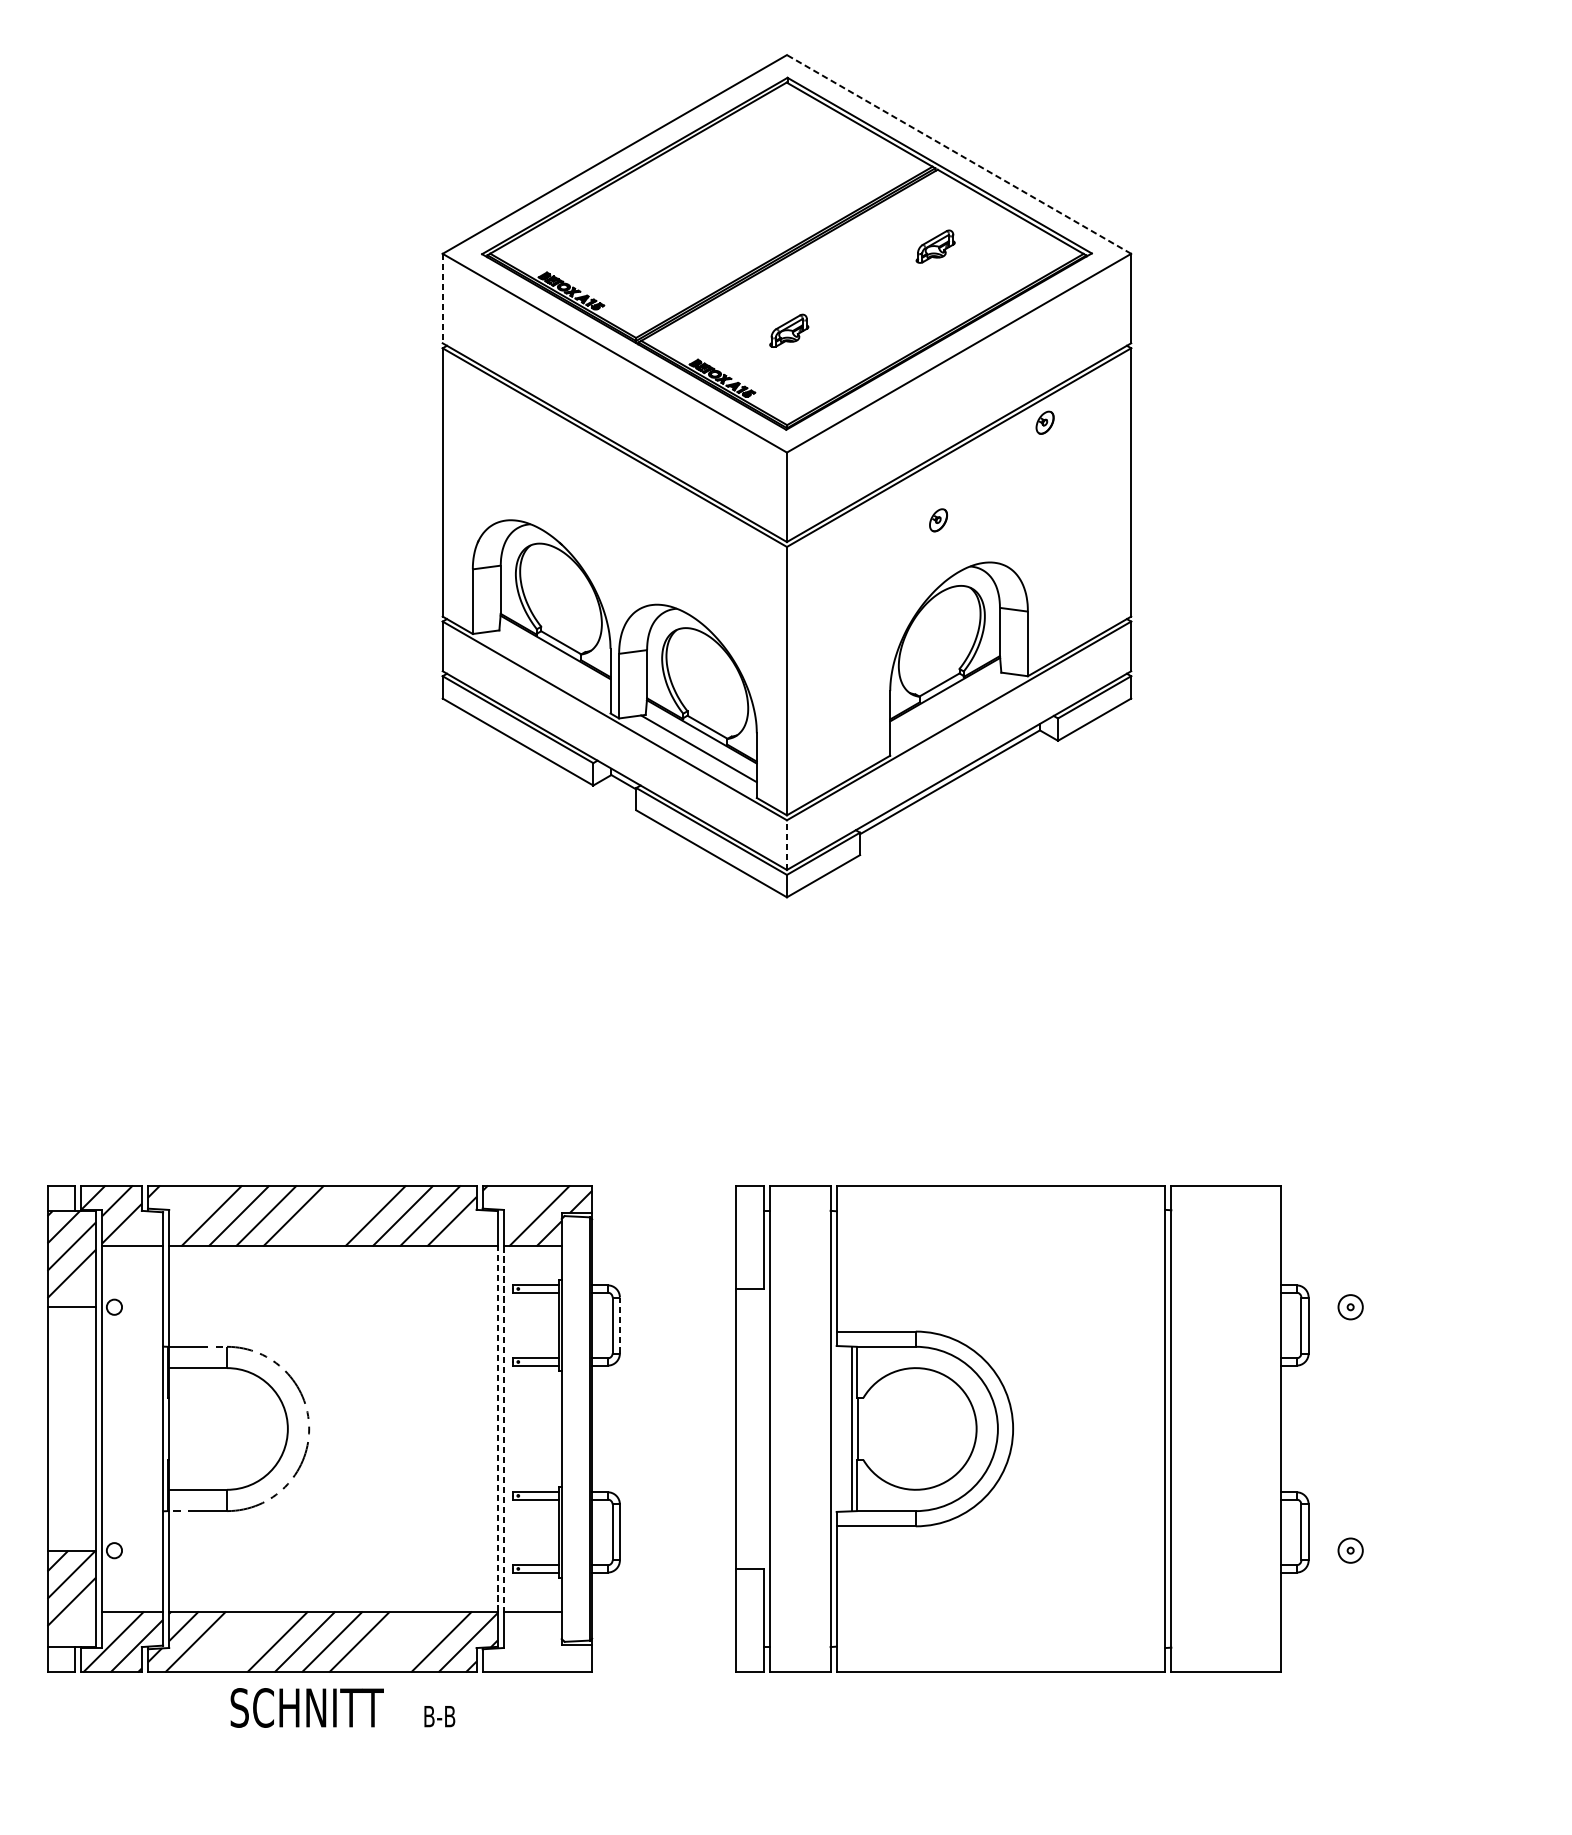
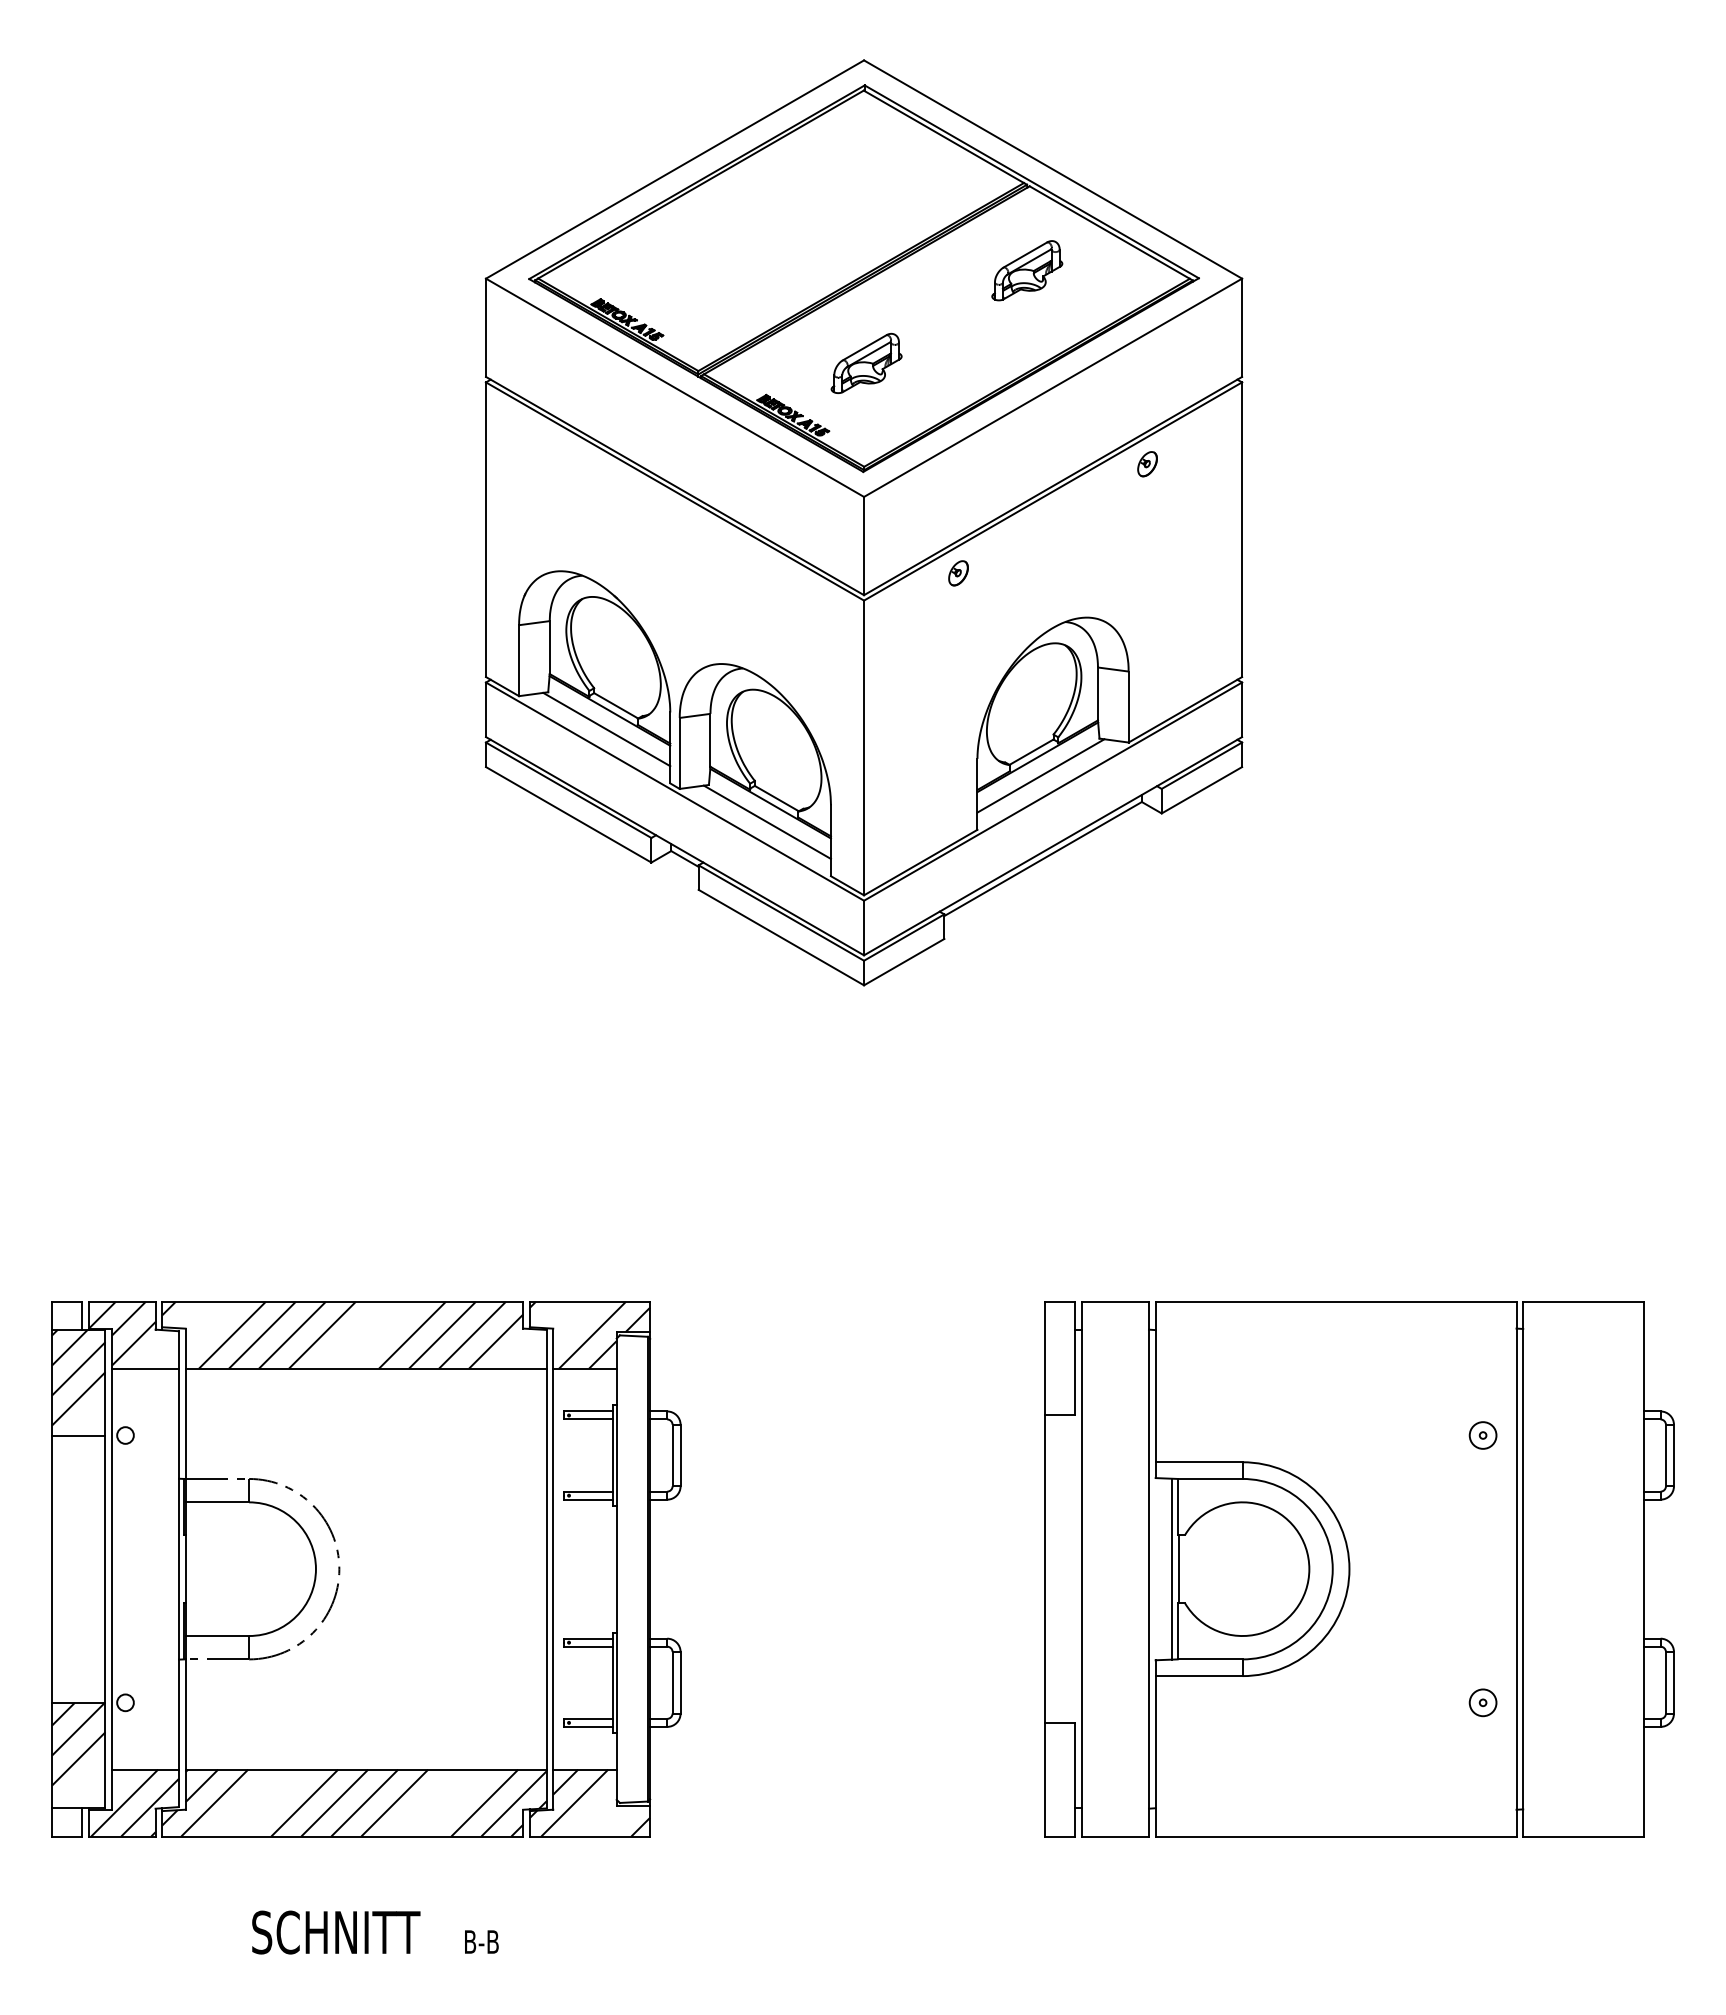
line: (958, 154) -> (1052, 169), dashed -> solid
part: (935, 246) -> (1027, 270), size x1.67
line: (443, 299) -> (486, 328), dashed -> solid
part: (789, 330) -> (866, 362), size x1.67
part: (938, 520) -> (958, 573), moved
line: (552, 664) -> (606, 729), added
line: (947, 706) -> (1040, 775), added
line: (787, 844) -> (864, 927), dashed -> solid
line: (619, 1325) -> (680, 1455), dashed -> solid
line: (497, 1428) -> (546, 1568), dashed -> solid
line: (504, 1429) -> (553, 1569), dashed -> solid
part: (1022, 1429) -> (1359, 1569), moved
hatch: (536, 1641) -> (589, 1802), added
text: (342, 1707) -> (375, 1932), moved

